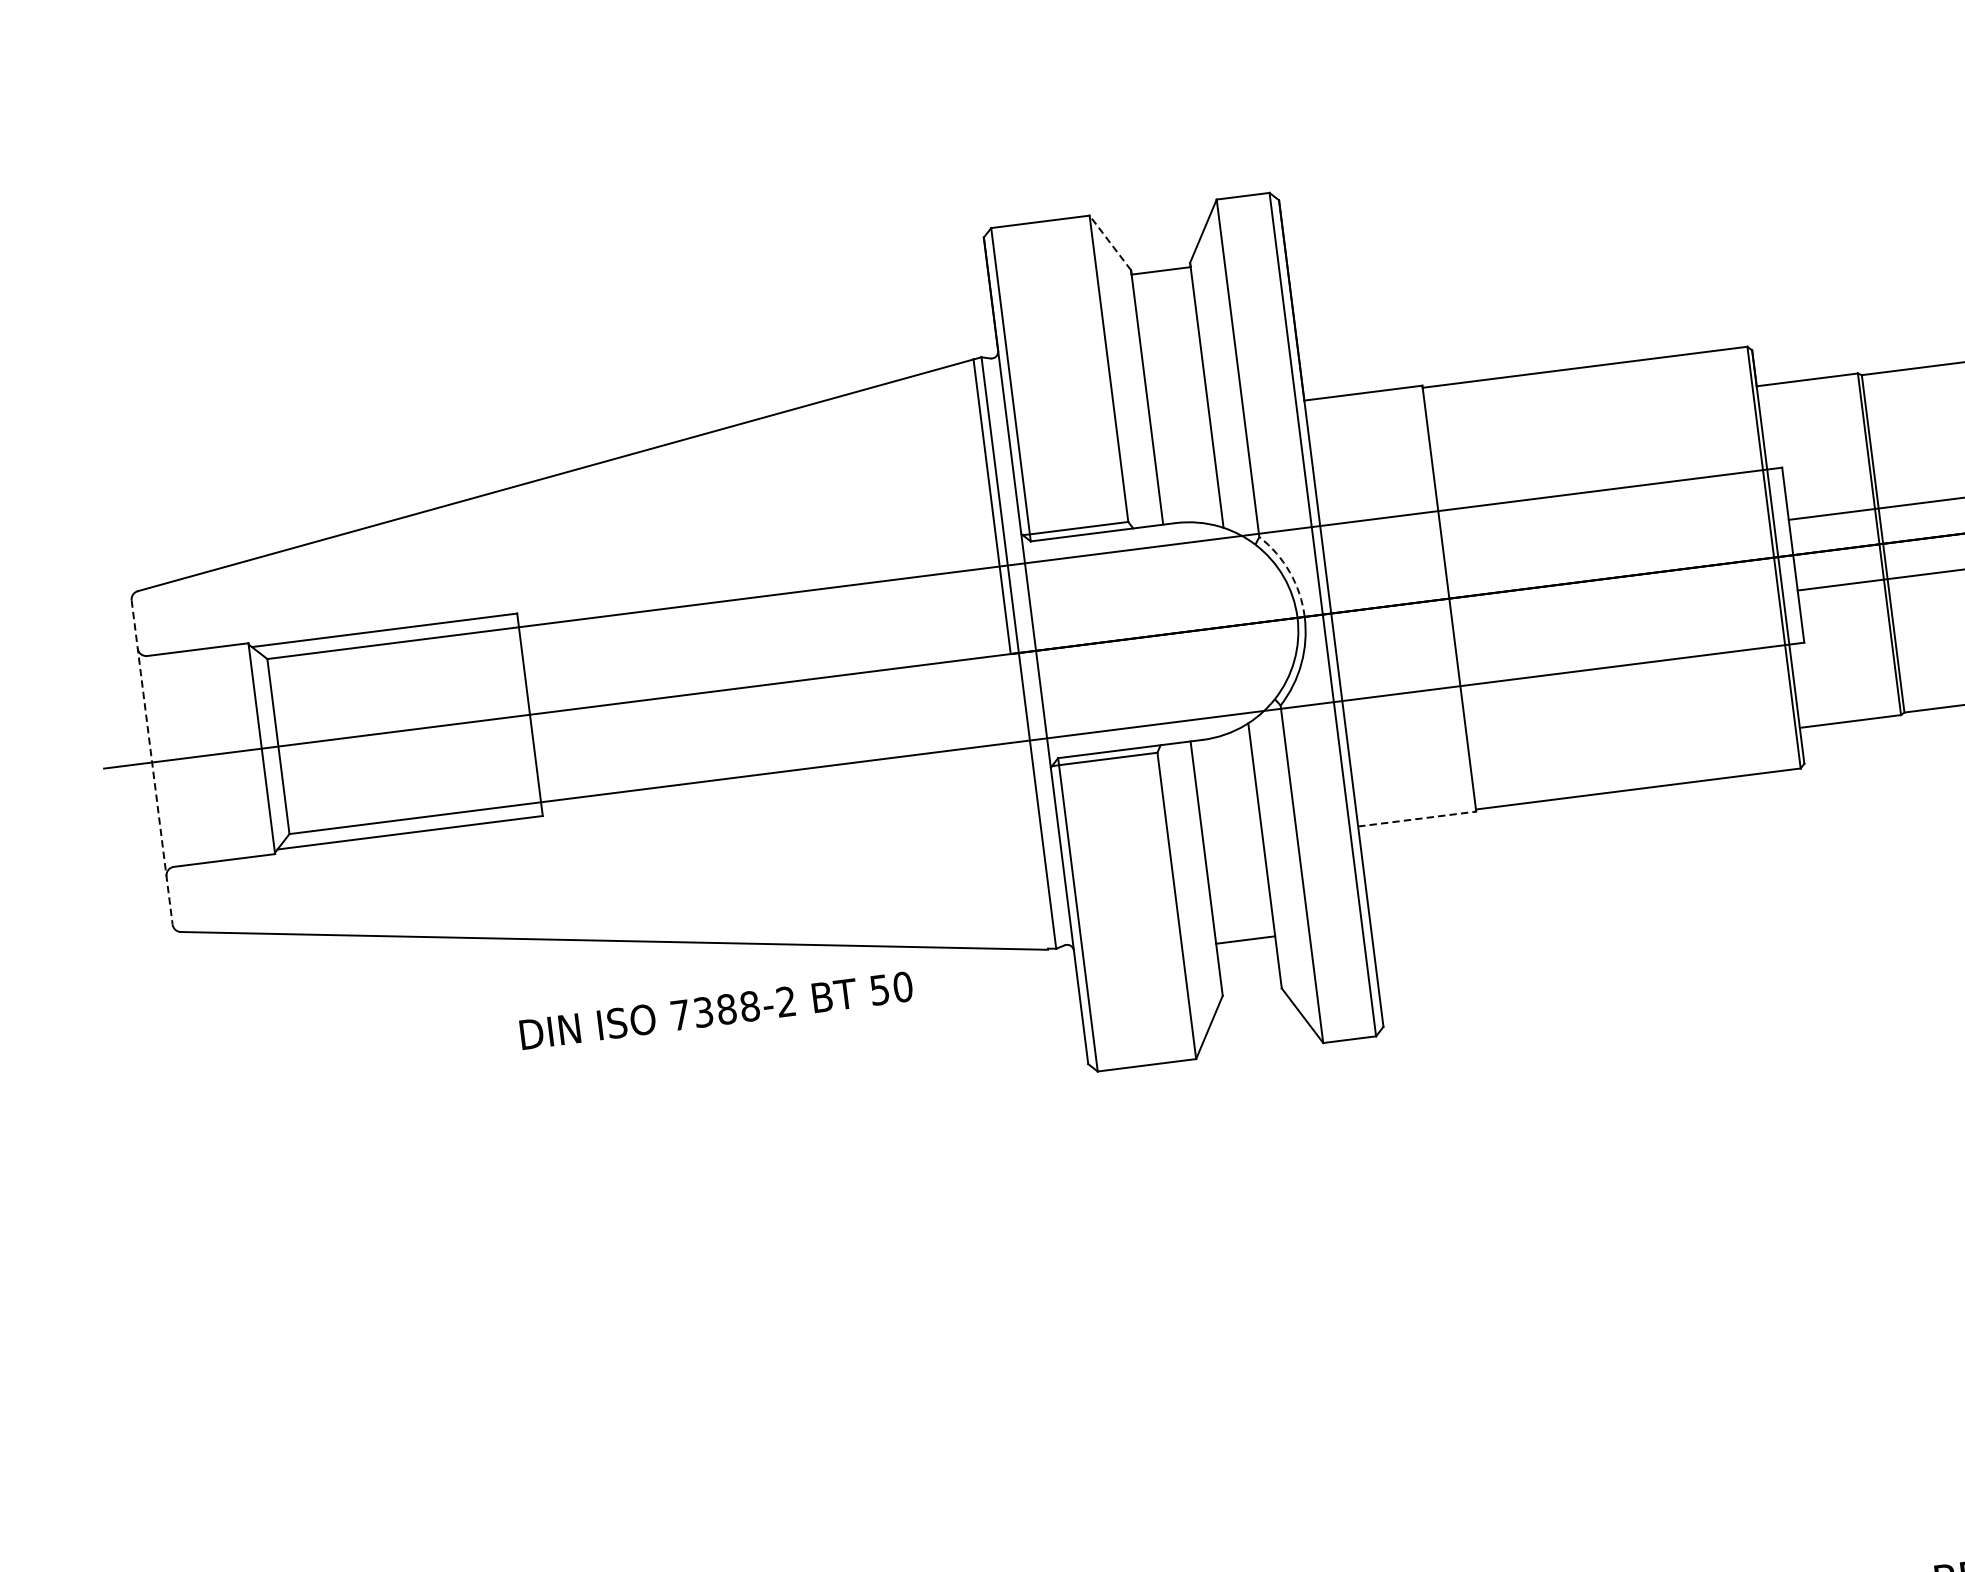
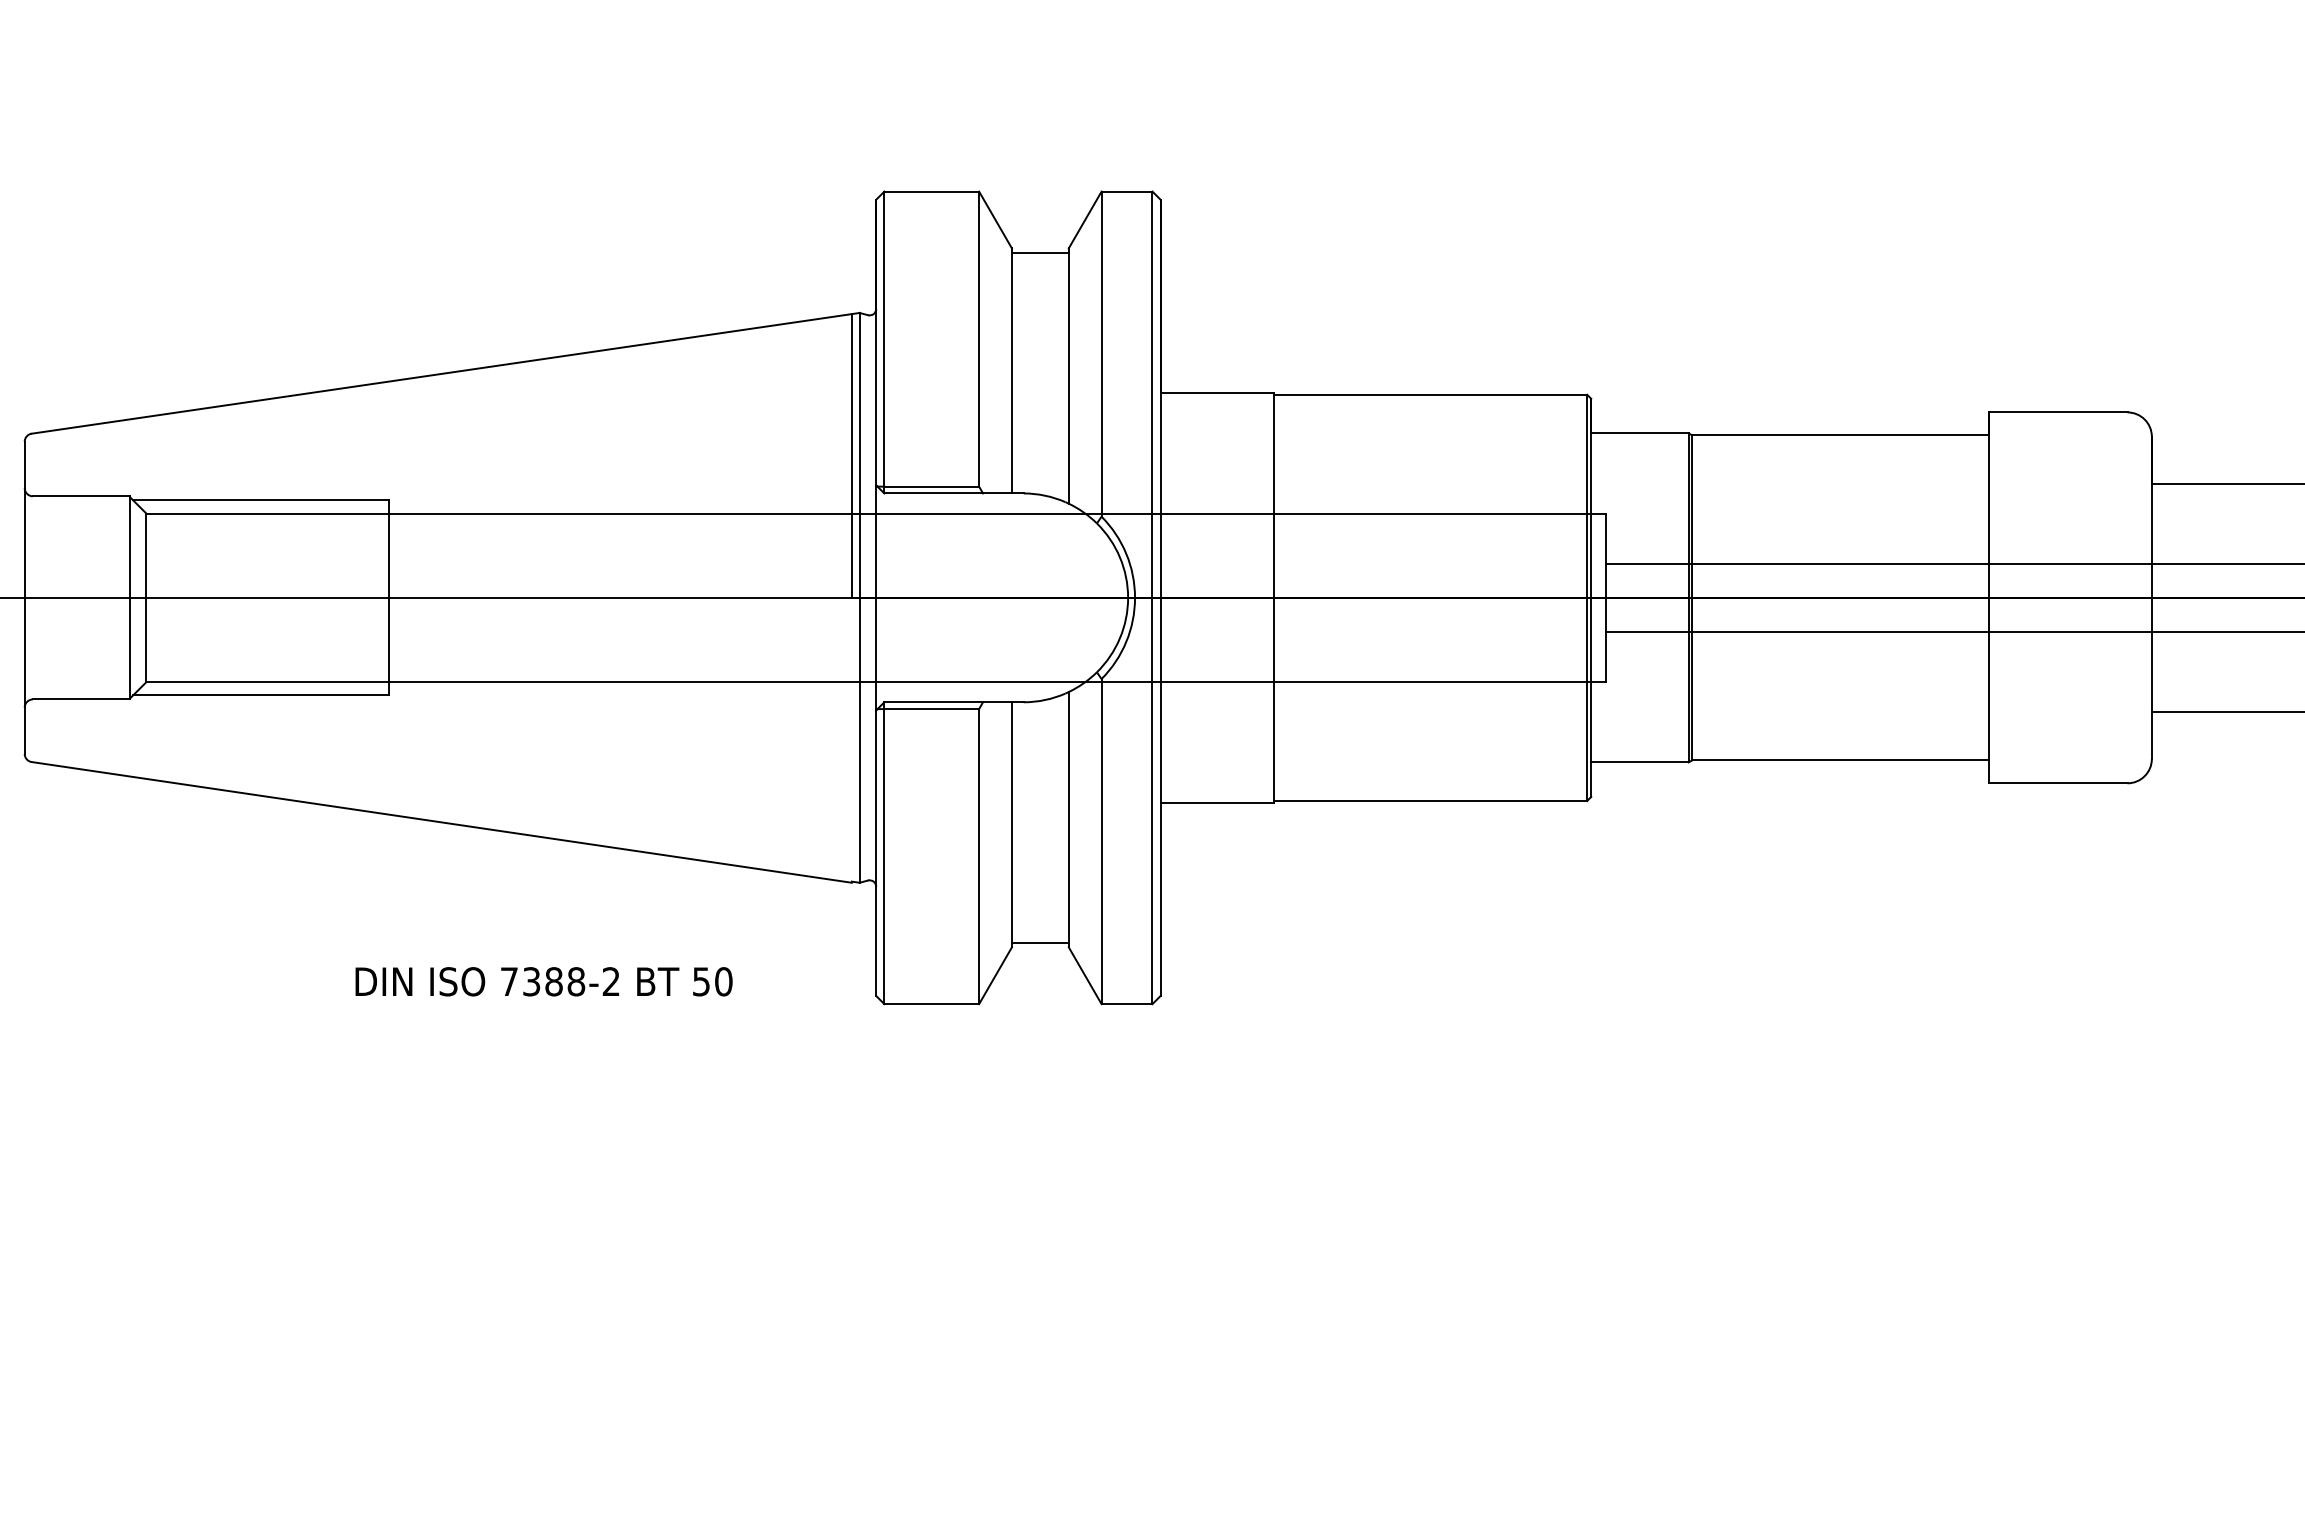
line: (1110, 243) -> (995, 220), dashed -> solid
arc: (1290, 571) -> (1126, 553), dashed -> solid
line: (151, 763) -> (24, 598), dashed -> solid
line: (1417, 819) -> (1217, 803), dashed -> solid
line: (1244, 940) -> (1039, 943), moved
text: (715, 1010) -> (543, 981), moved

